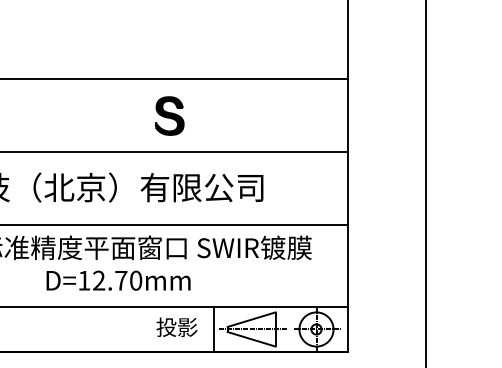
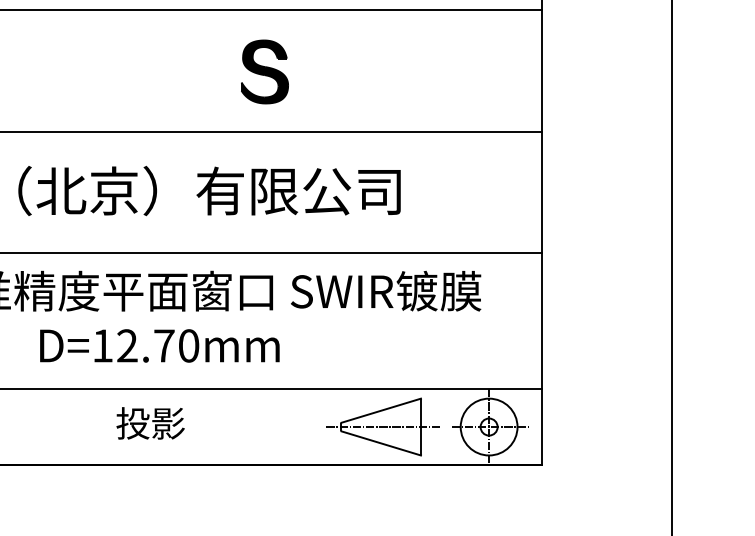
part: (169, 115) -> (264, 71), moved
text: (176, 326) -> (149, 422), moved
line: (213, 329) -> (317, 427), removed

